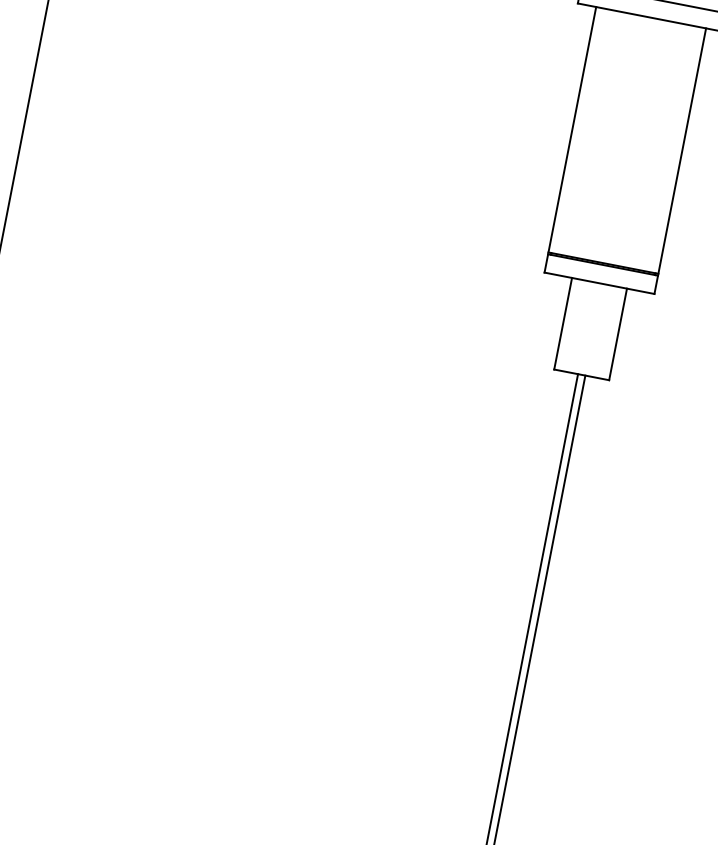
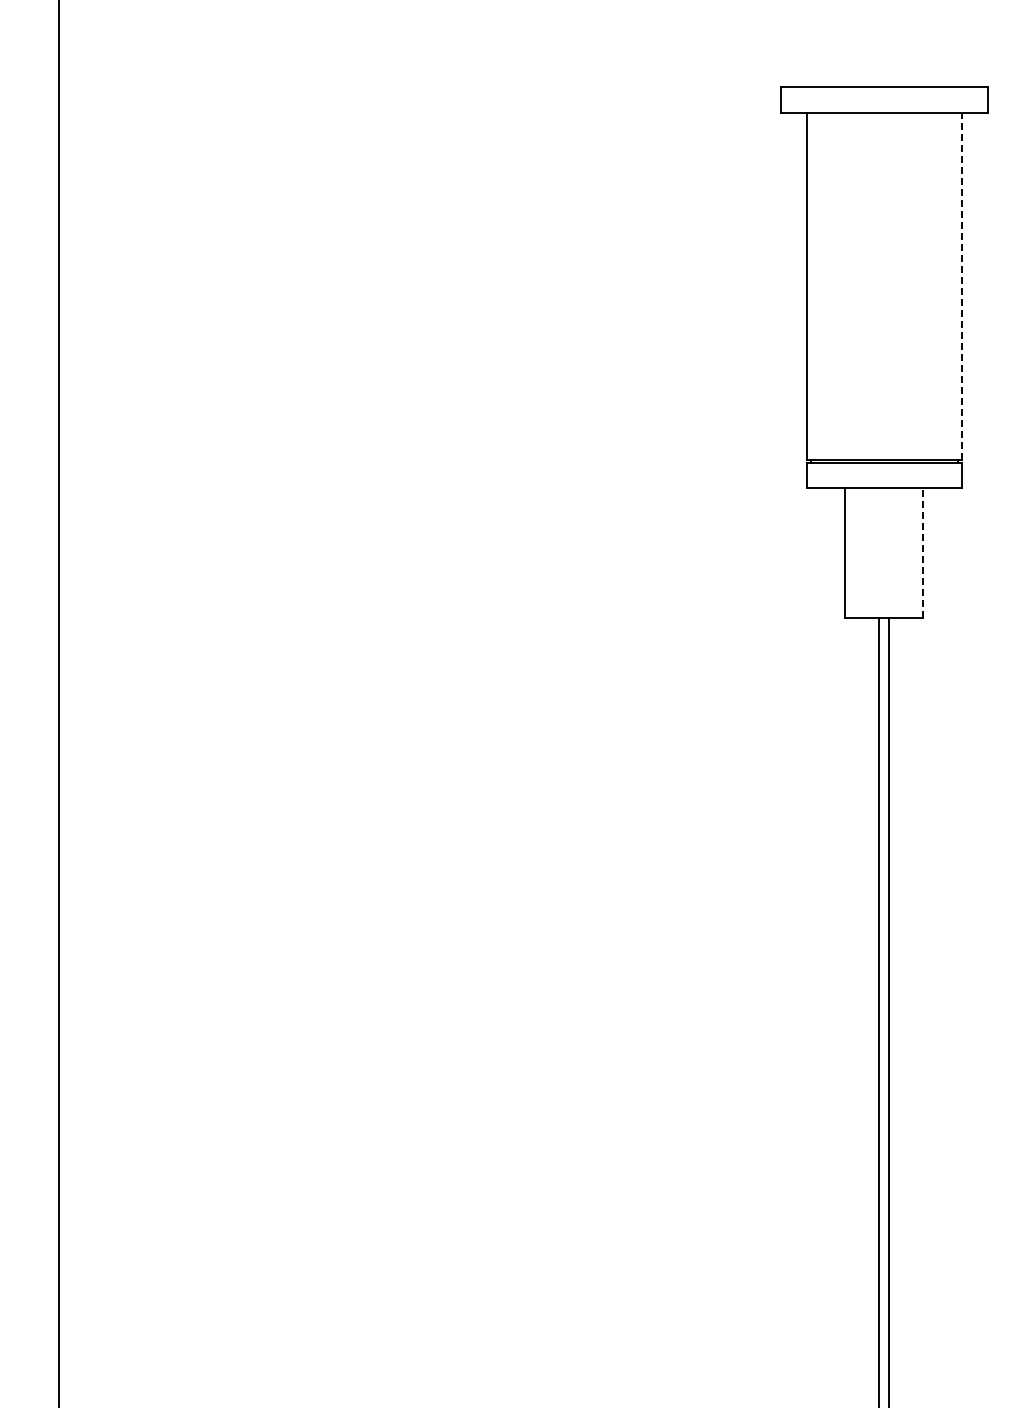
line: (681, 150) -> (961, 286), solid -> dashed
line: (618, 334) -> (923, 553), solid -> dashed

